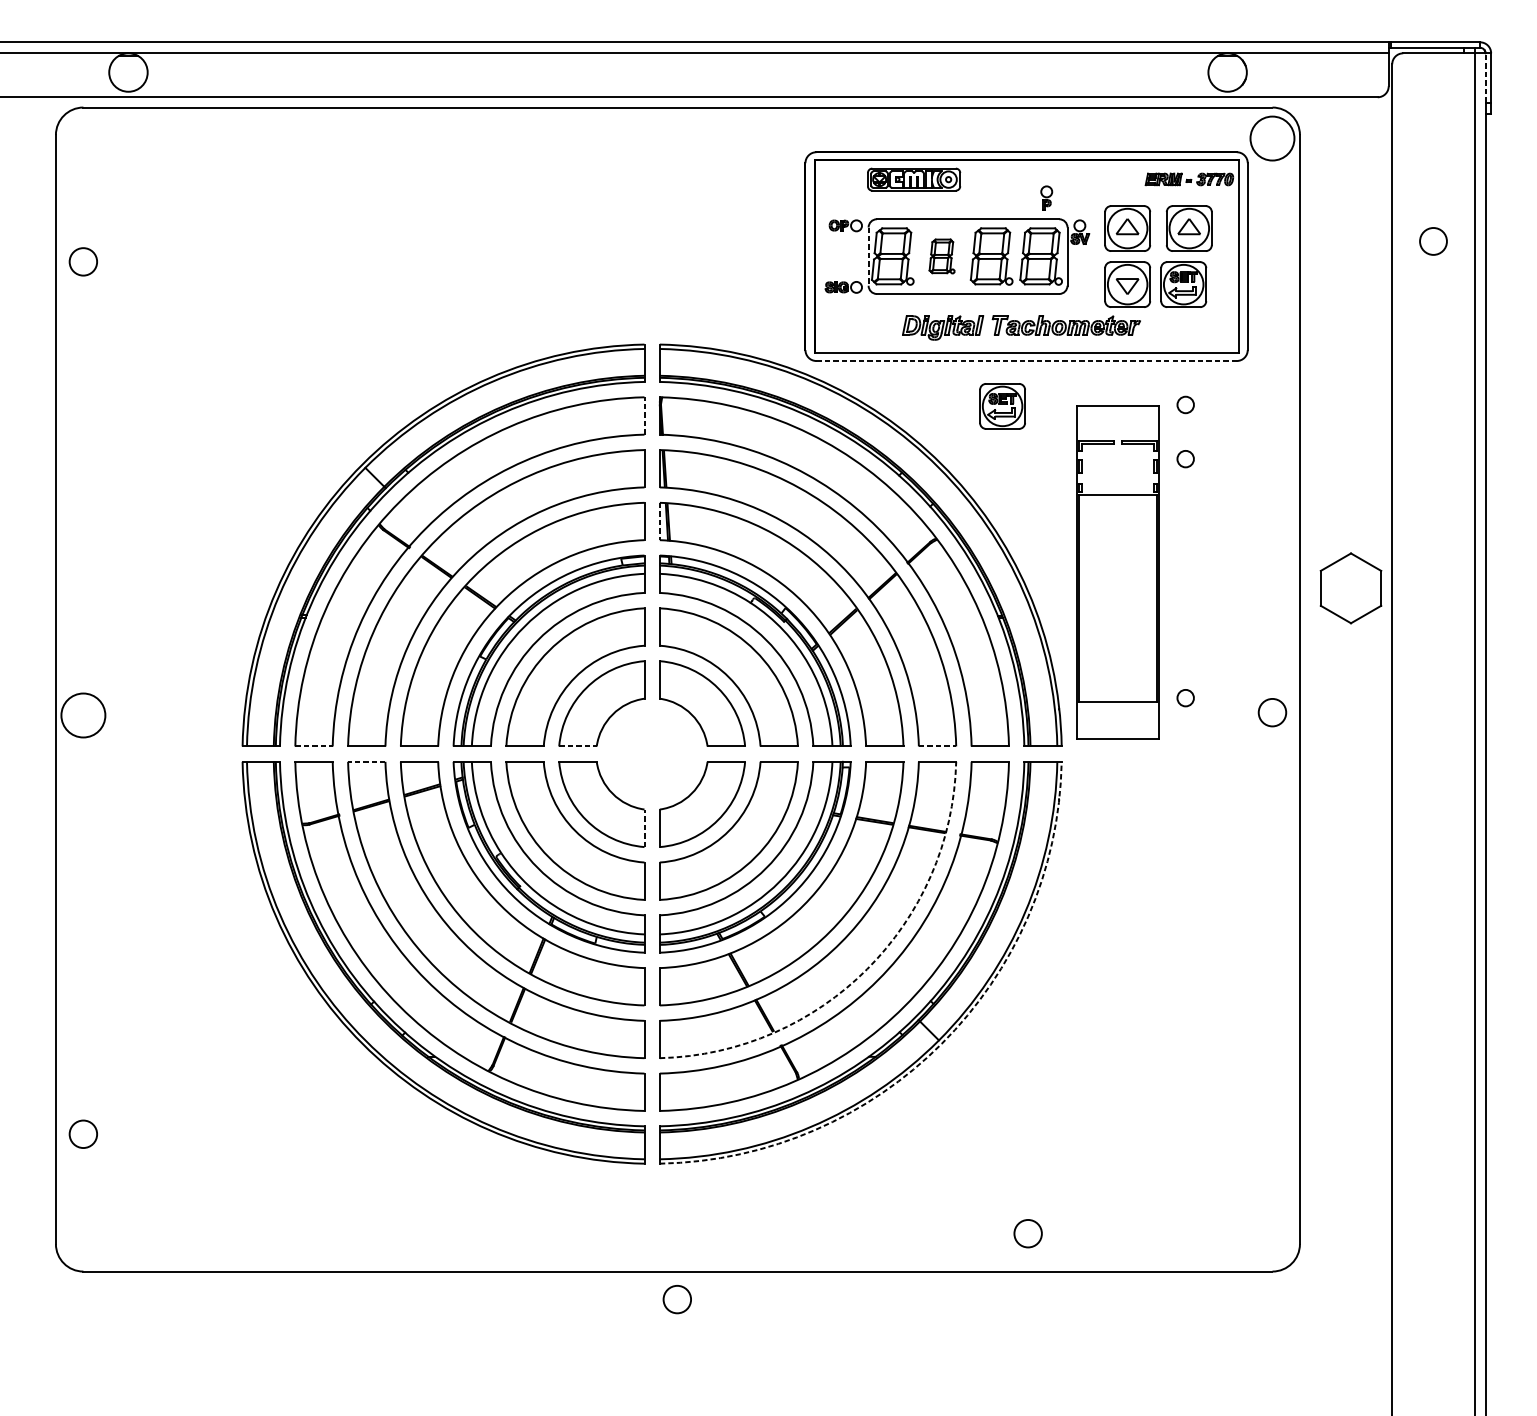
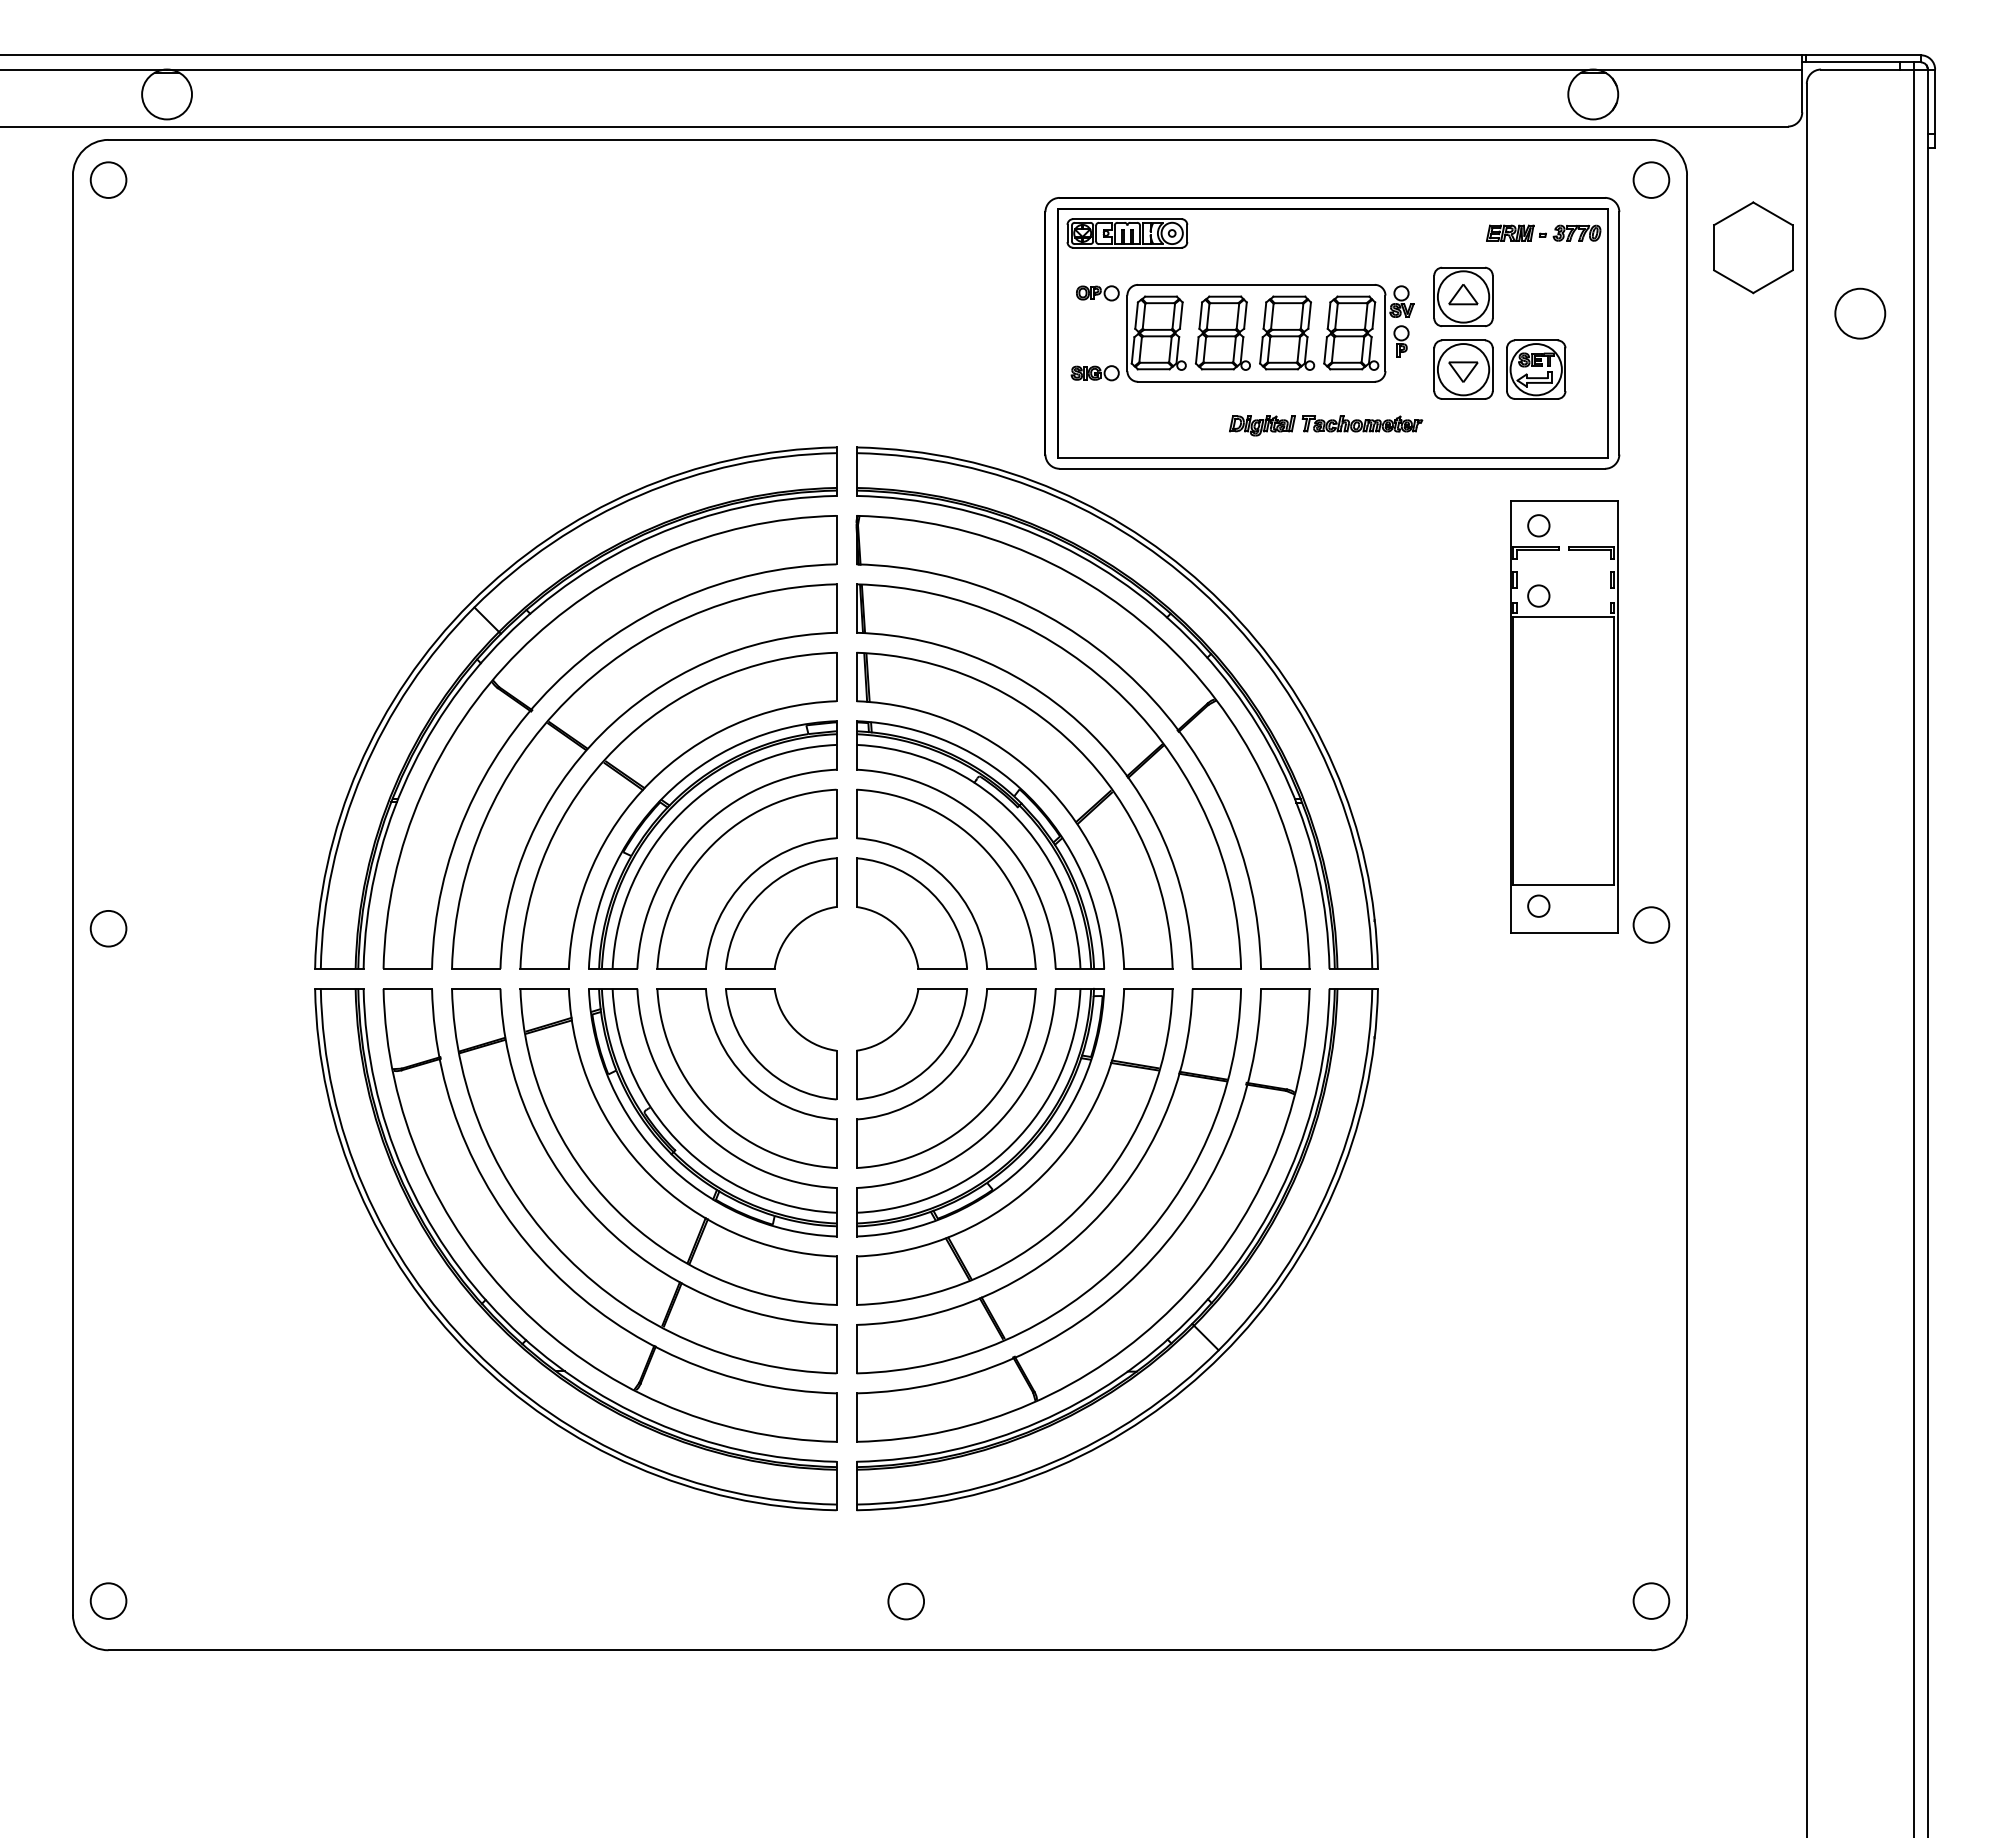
line: (1486, 77) -> (1928, 101), dashed -> solid
circle: (1272, 138) -> (1651, 179), size x0.62
part: (914, 179) -> (1127, 233), moved
part: (1046, 198) -> (1401, 341), moved
part: (1189, 228) -> (1543, 296), removed
circle: (1433, 241) -> (1860, 313), size x1.43
part: (941, 255) -> (1222, 332), size x1.67
line: (868, 256) -> (1127, 333), dashed -> solid
circle: (83, 261) -> (108, 179), moved
part: (1022, 327) -> (1326, 425), size x0.62
line: (1026, 360) -> (1332, 468), dashed -> solid
part: (1002, 406) -> (1301, 527), removed
line: (644, 415) -> (836, 539), dashed -> solid
line: (659, 521) -> (856, 677), dashed -> solid
part: (1118, 571) -> (1564, 716), moved
part: (1351, 588) -> (1753, 247), moved
circle: (83, 715) -> (108, 928), size x0.62
line: (314, 746) -> (408, 968), dashed -> solid
line: (578, 746) -> (750, 968), dashed -> solid
line: (938, 746) -> (1217, 968), dashed -> solid
line: (366, 761) -> (475, 988), dashed -> solid
line: (644, 827) -> (836, 1074), dashed -> solid
arc: (867, 968) -> (1125, 1257), dashed -> solid
arc: (941, 1043) -> (1222, 1354), dashed -> solid
circle: (83, 1133) -> (108, 1600), moved
circle: (1028, 1233) -> (1651, 1600), moved
circle: (676, 1299) -> (905, 1601), moved

